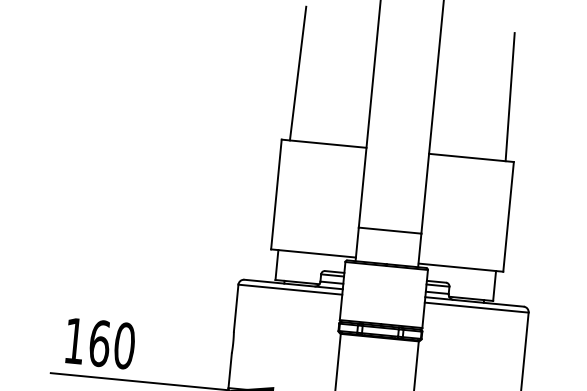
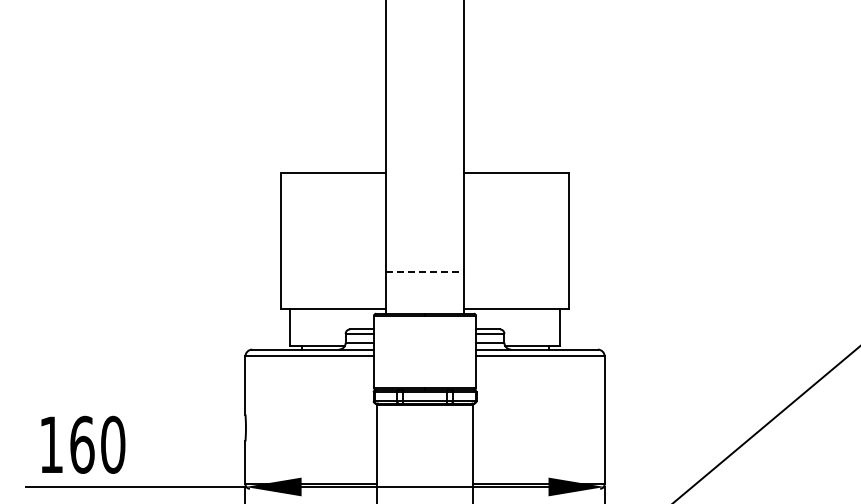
line: (297, 73) -> (293, 90), removed
line: (510, 97) -> (556, 94), removed
line: (390, 230) -> (425, 272), solid -> dashed

